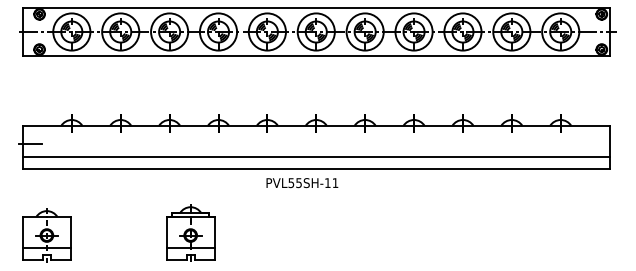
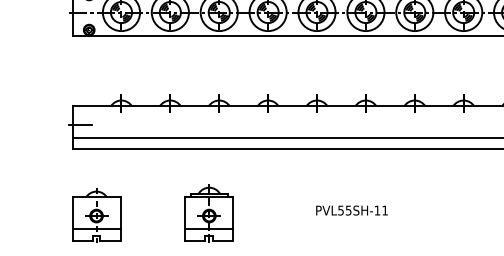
text: (302, 183) -> (352, 211), moved
part: (190, 232) -> (209, 213), moved

